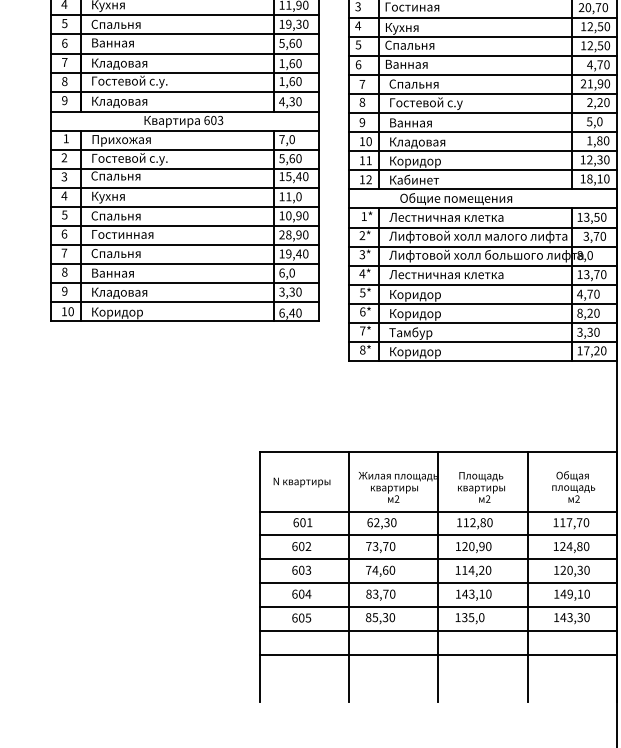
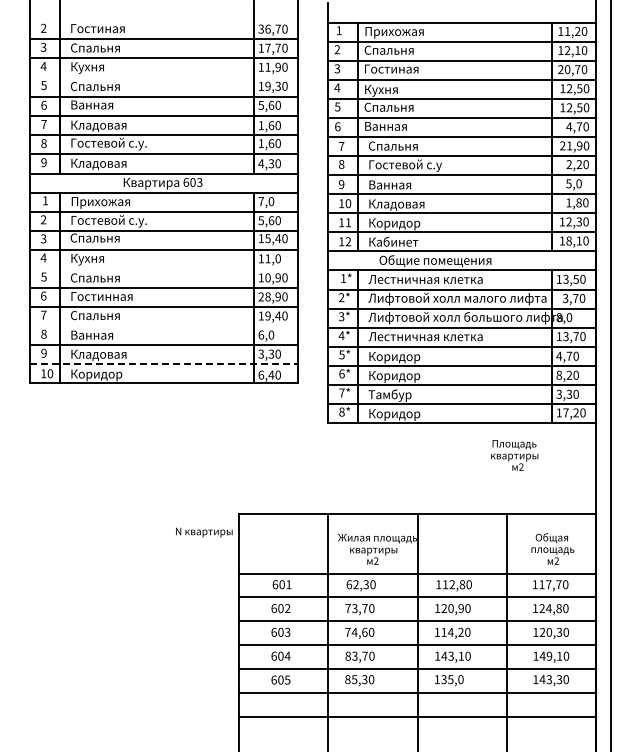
line: (185, 15) -> (164, 77), removed
line: (185, 206) -> (164, 268), removed
line: (185, 264) -> (164, 326), removed
line: (185, 302) -> (164, 364), solid -> dashed
text: (302, 482) -> (204, 532), moved
text: (481, 487) -> (514, 455), moved

